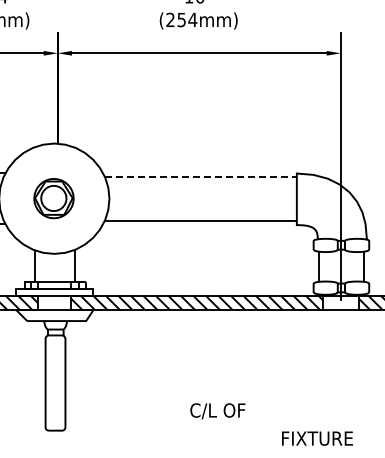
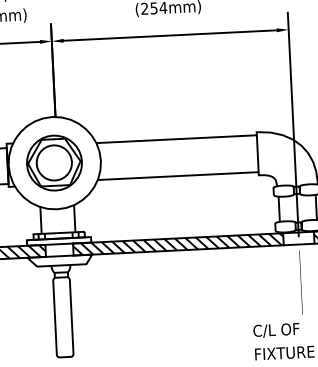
line: (200, 177) -> (176, 139), dashed -> solid
part: (53, 198) -> (54, 162), size x1.67
text: (217, 411) -> (276, 330), moved

